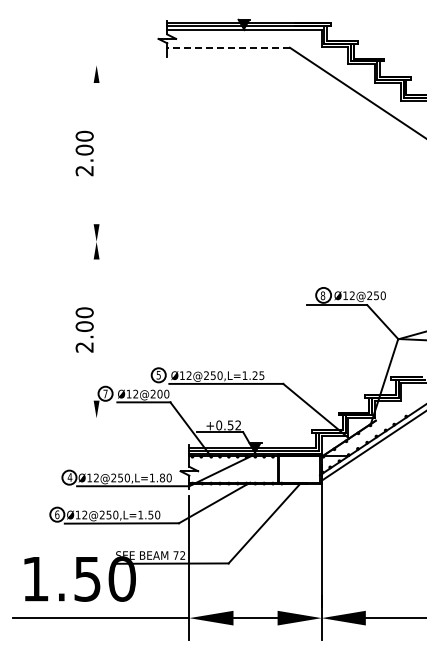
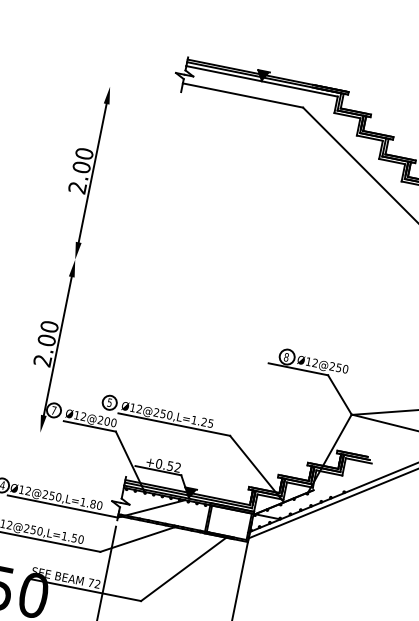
line: (228, 47) -> (242, 95), dashed -> solid
line: (96, 153) -> (92, 173), added
line: (96, 329) -> (57, 345), added

